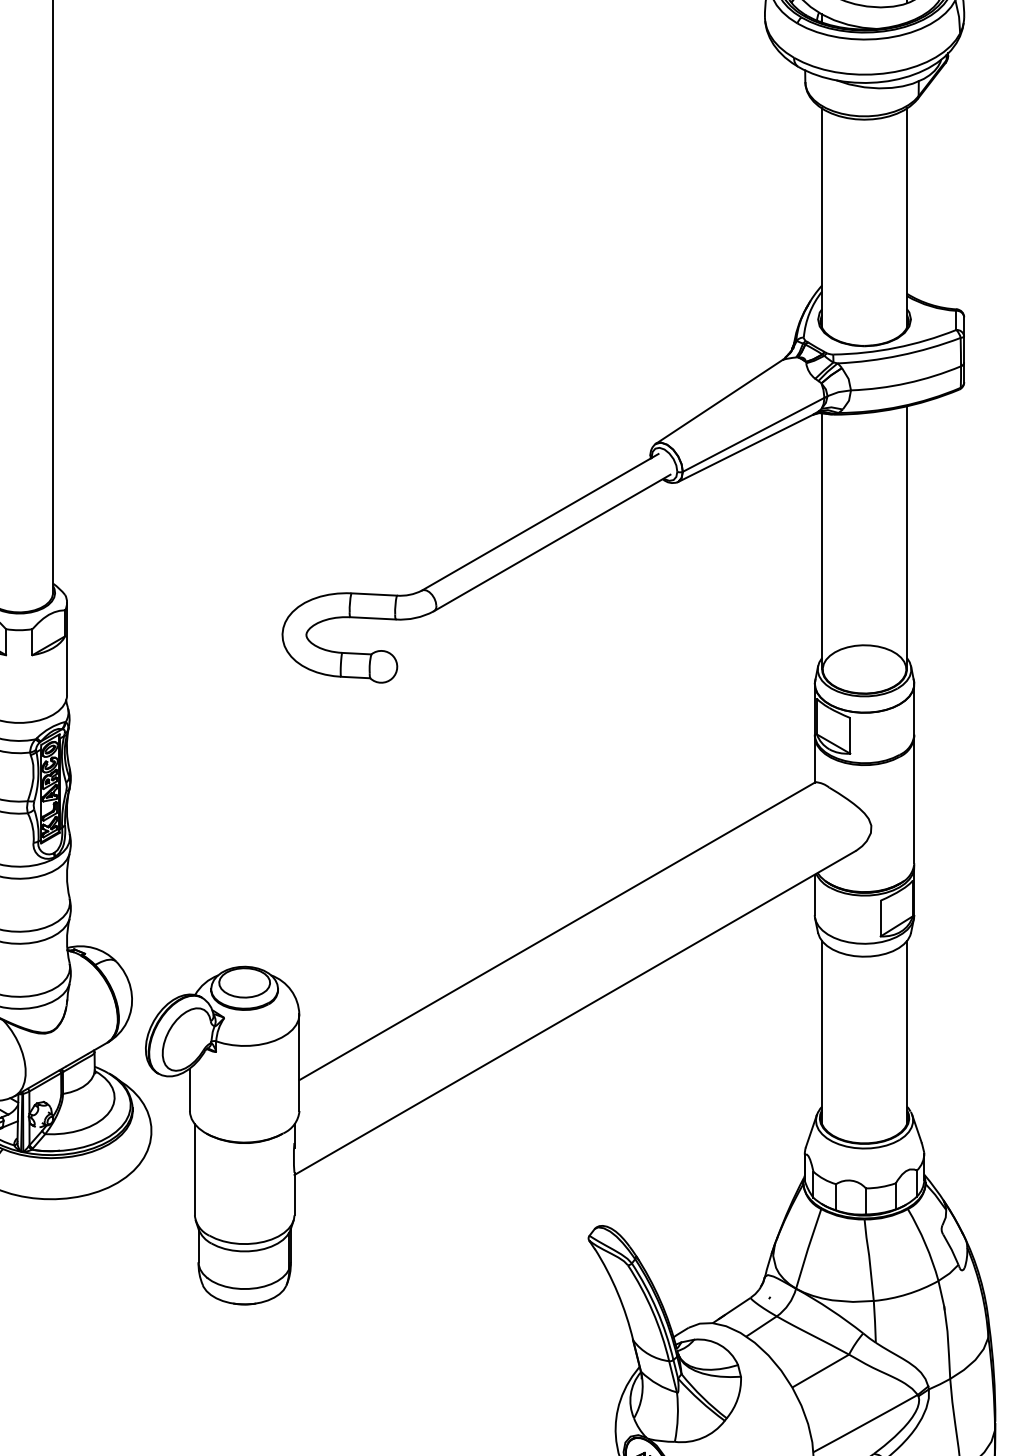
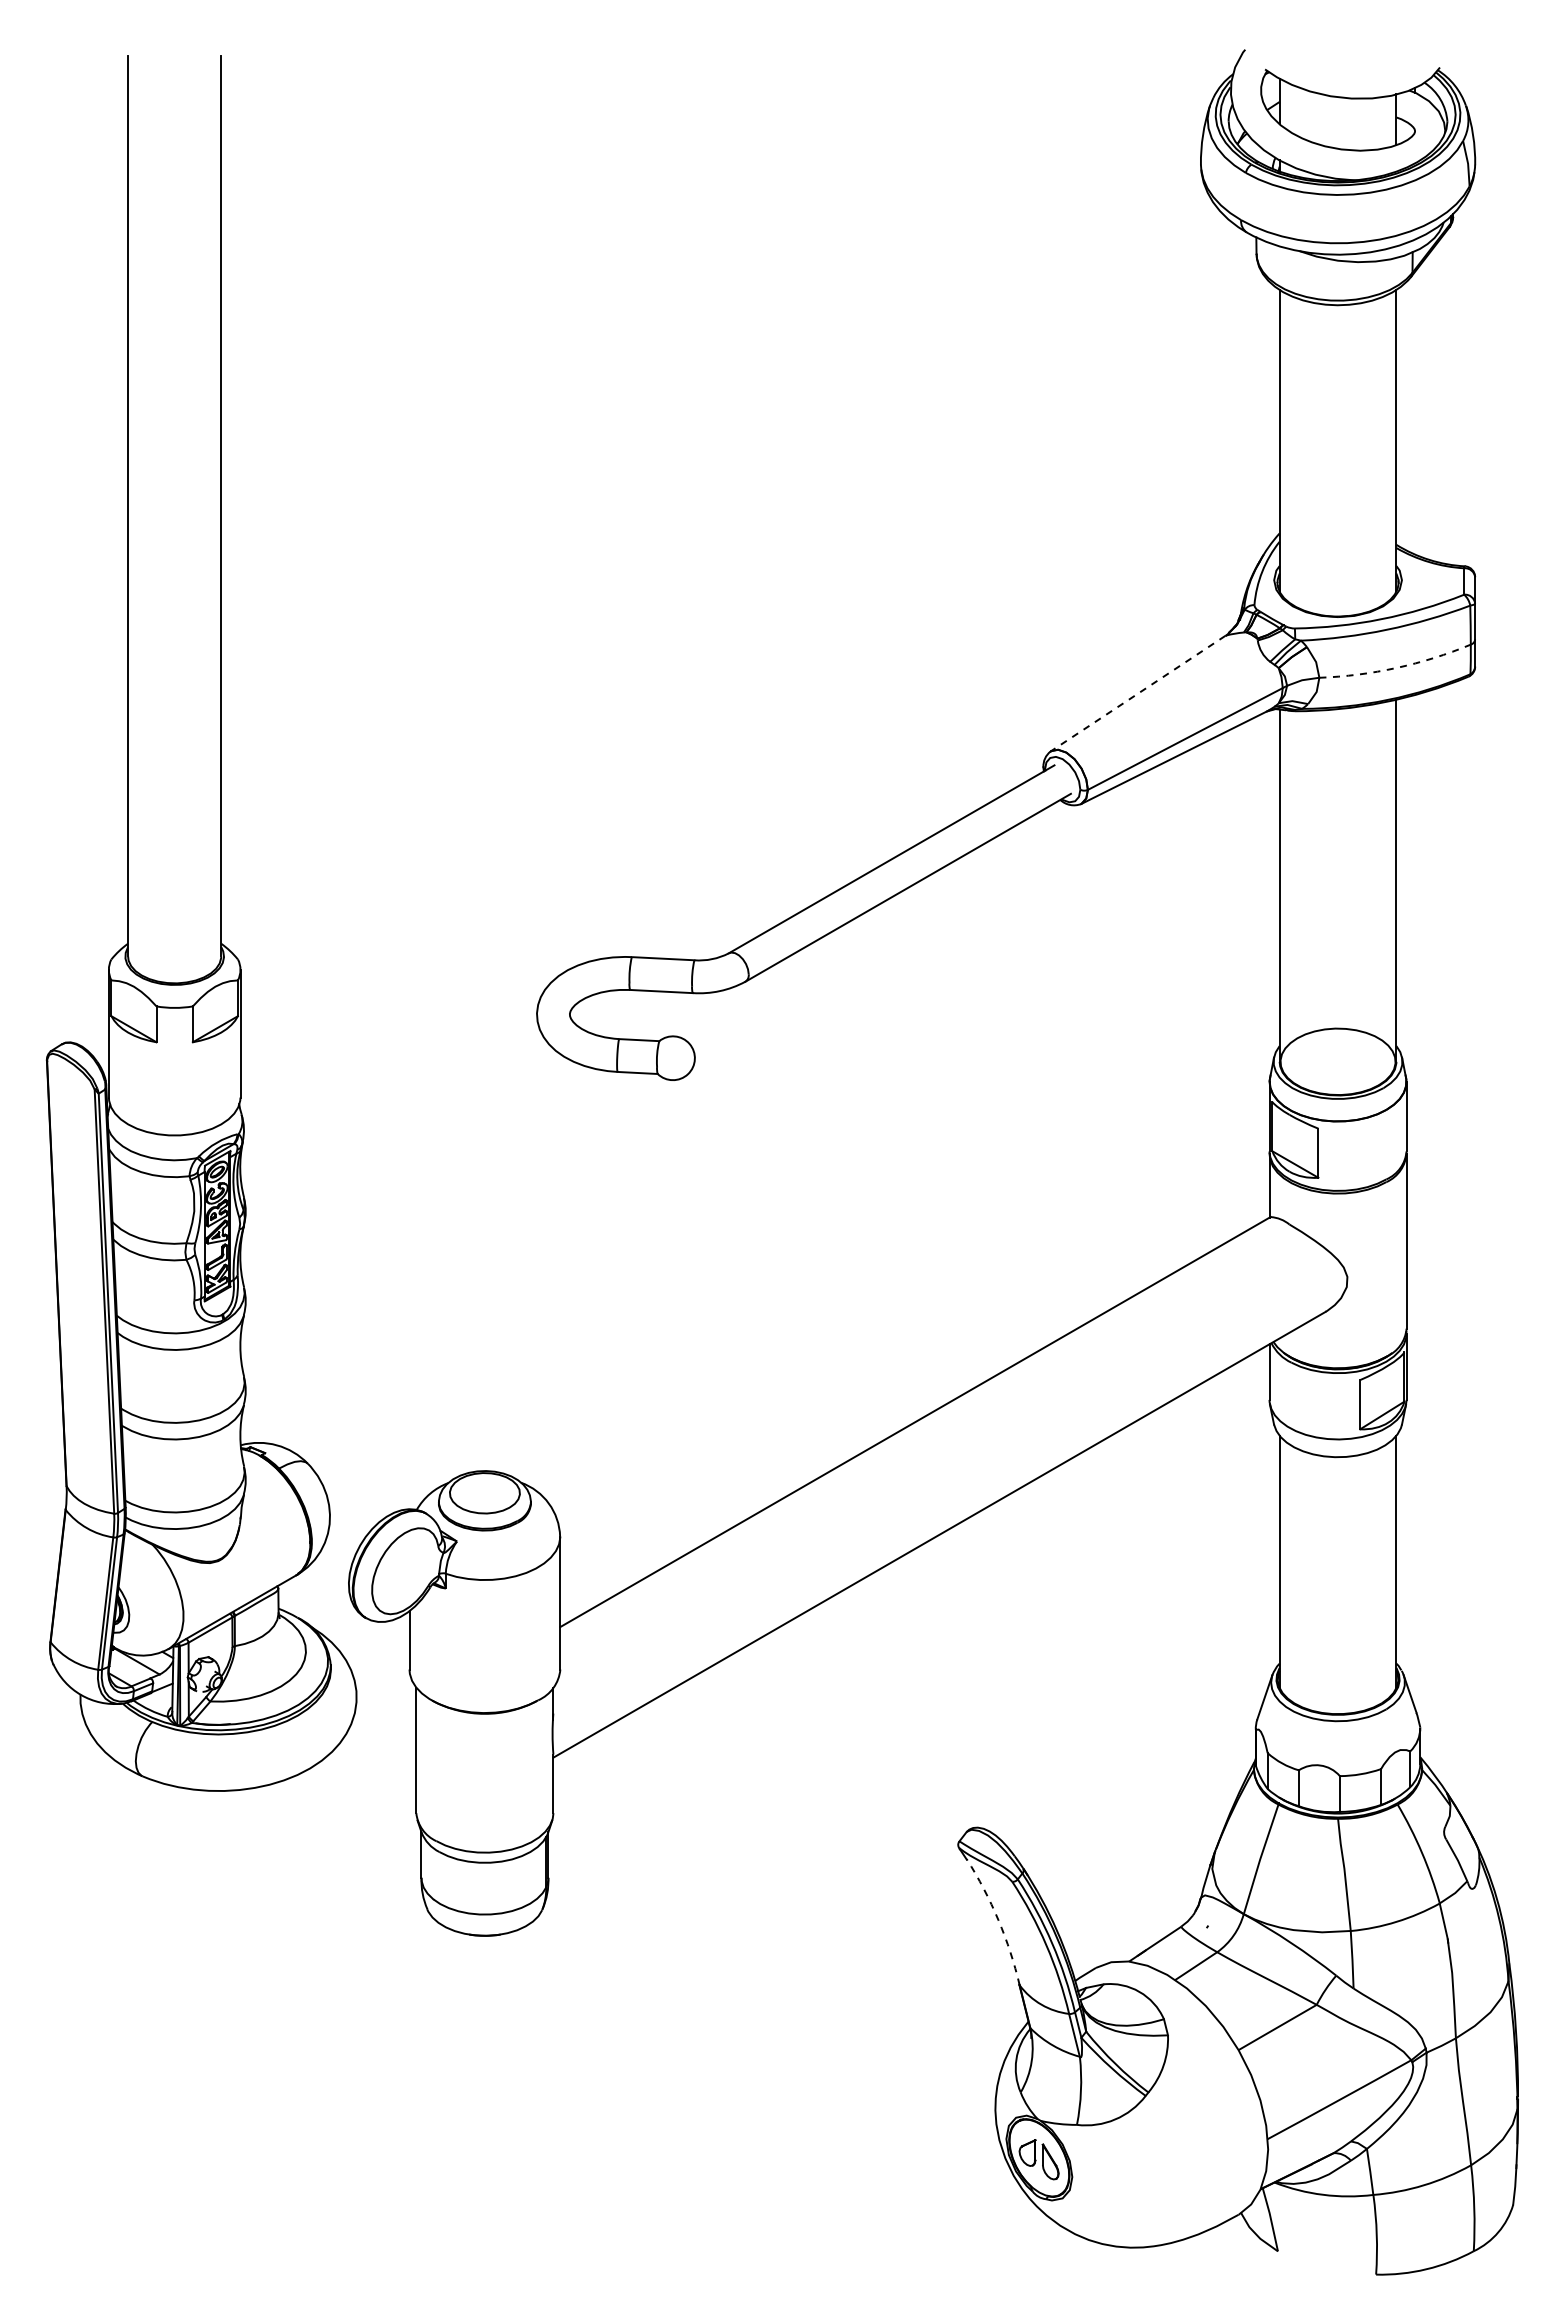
arc: (907, 382) -> (1396, 667), solid -> dashed
line: (719, 401) -> (1138, 693), solid -> dashed
arc: (617, 1293) -> (998, 1920), solid -> dashed

